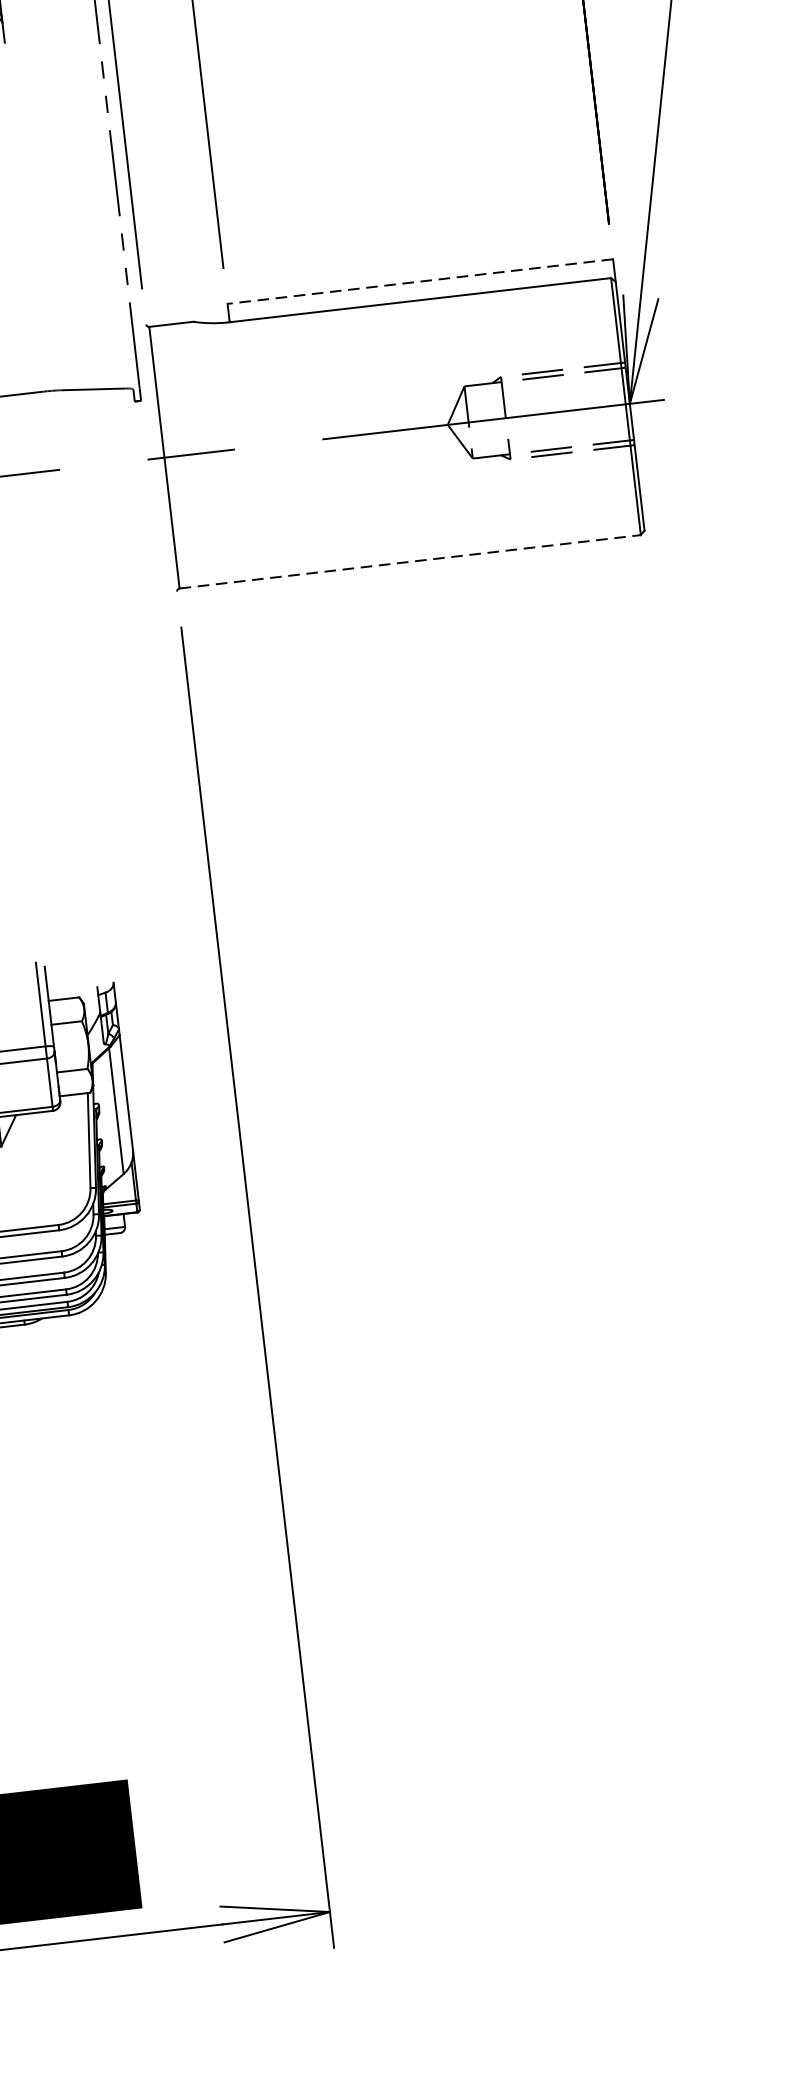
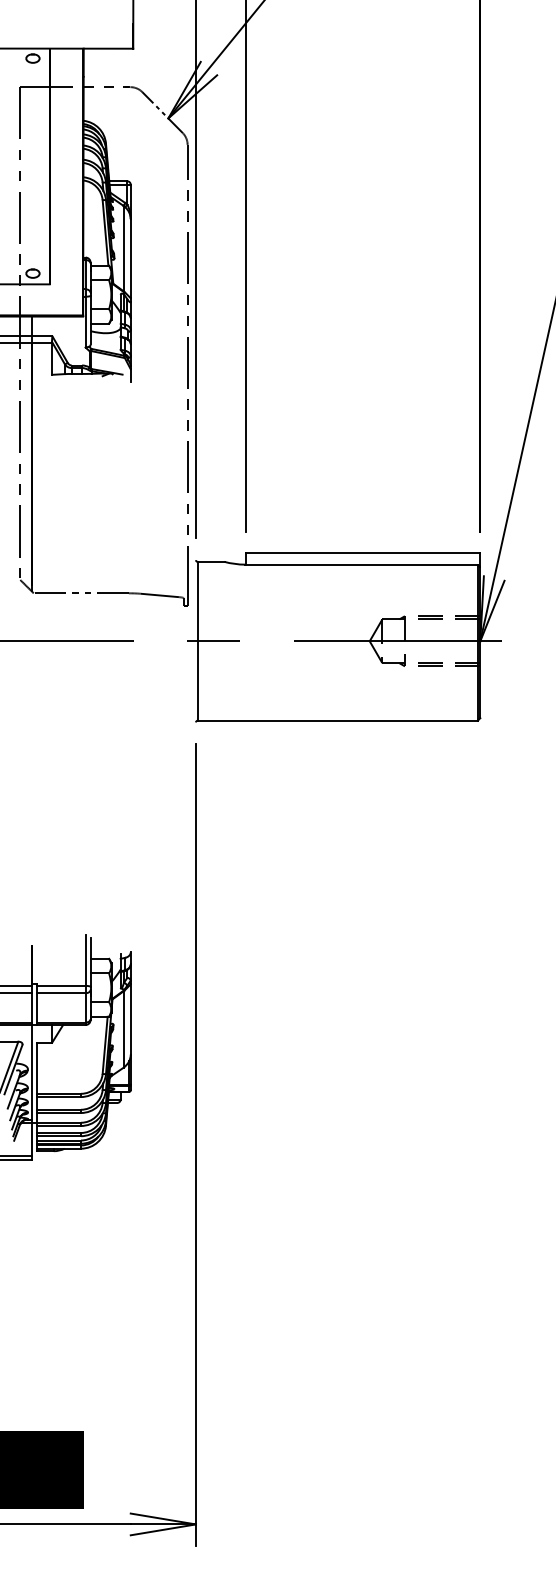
line: (419, 281) -> (362, 553), dashed -> solid
line: (411, 561) -> (338, 720), dashed -> solid

